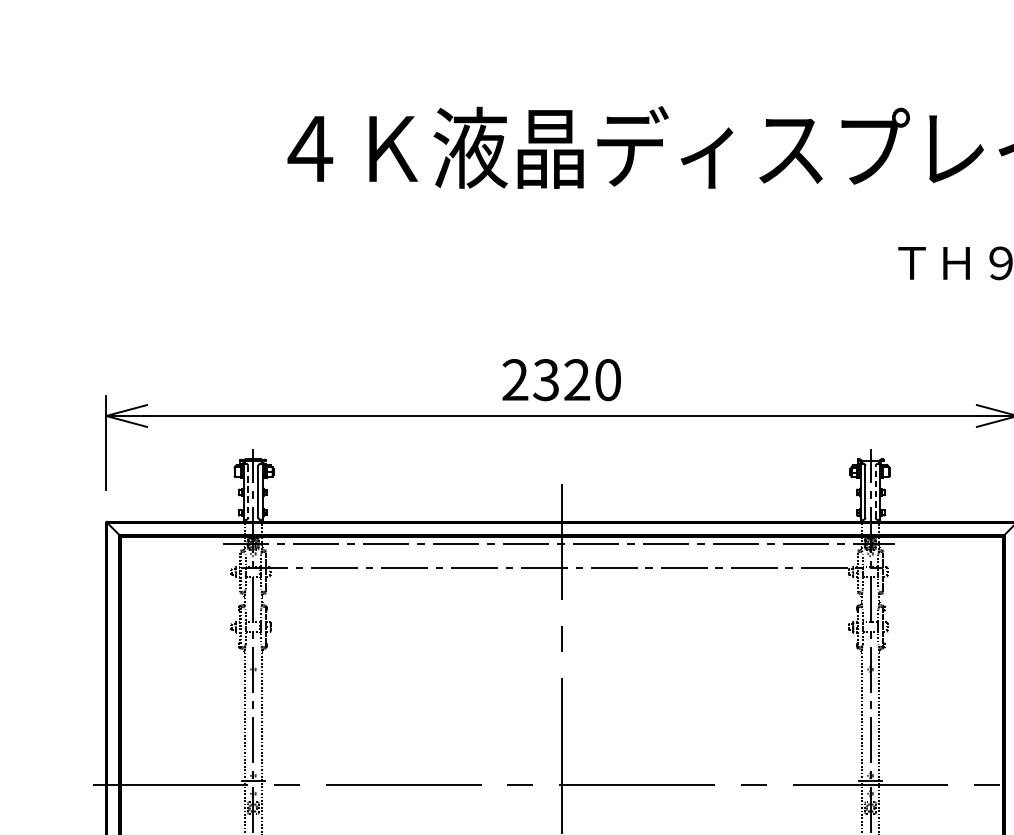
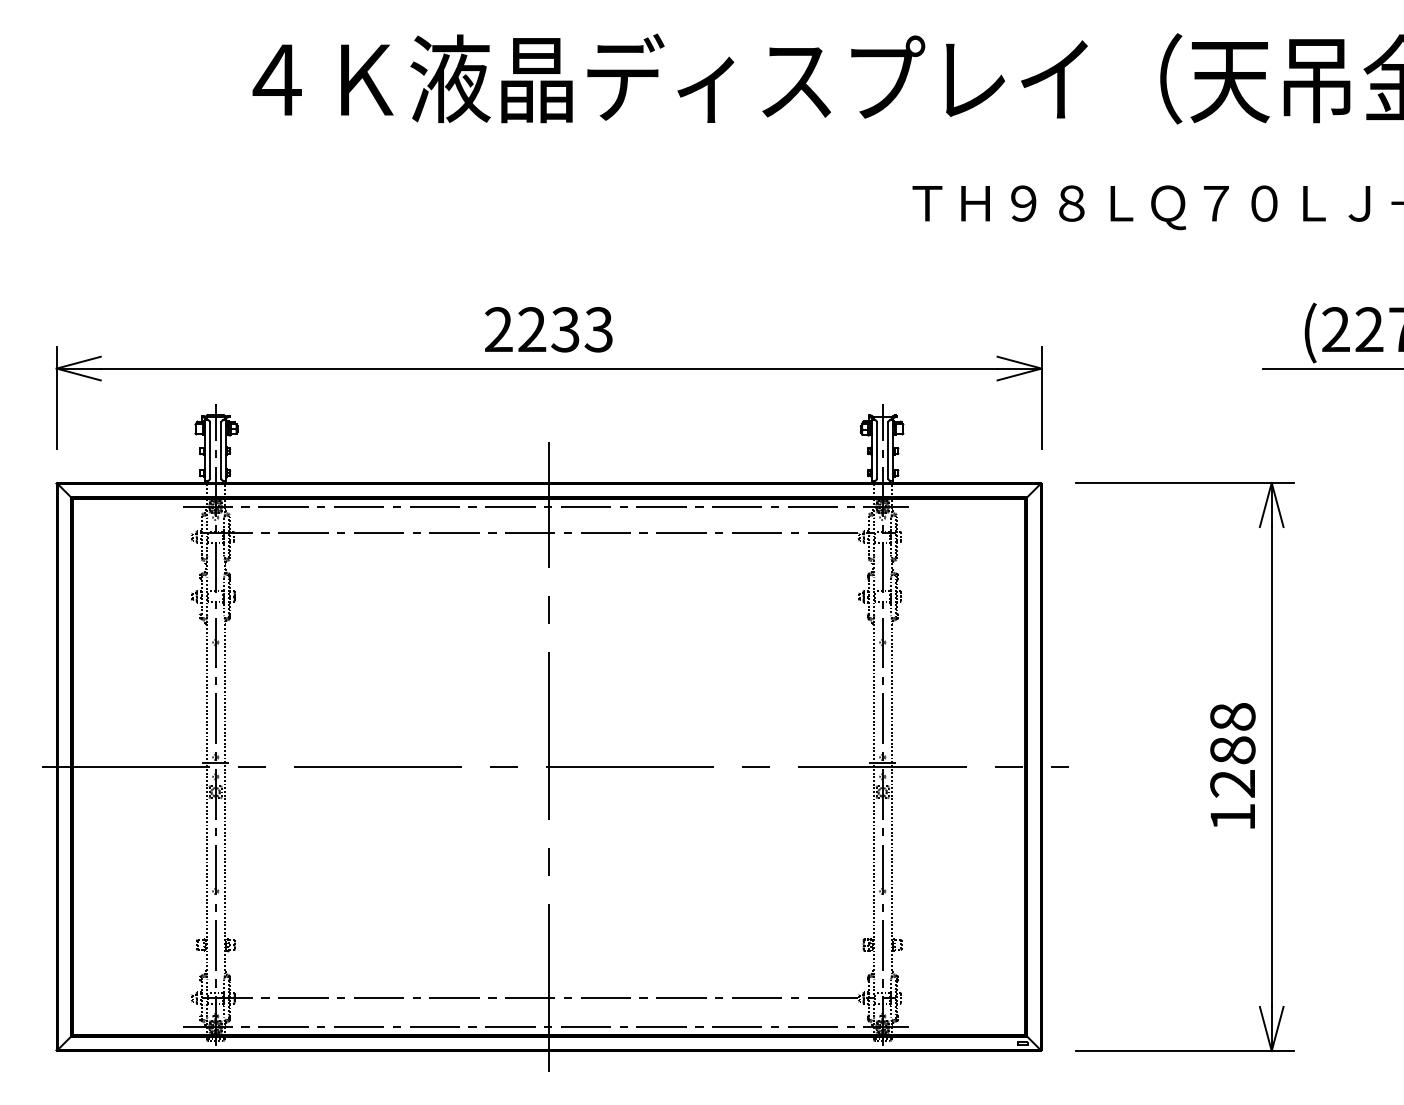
text: (576, 379) -> (564, 329), 2320 -> 2233
line: (248, 491) -> (210, 450), dashed -> solid
line: (875, 491) -> (888, 450), dashed -> solid

